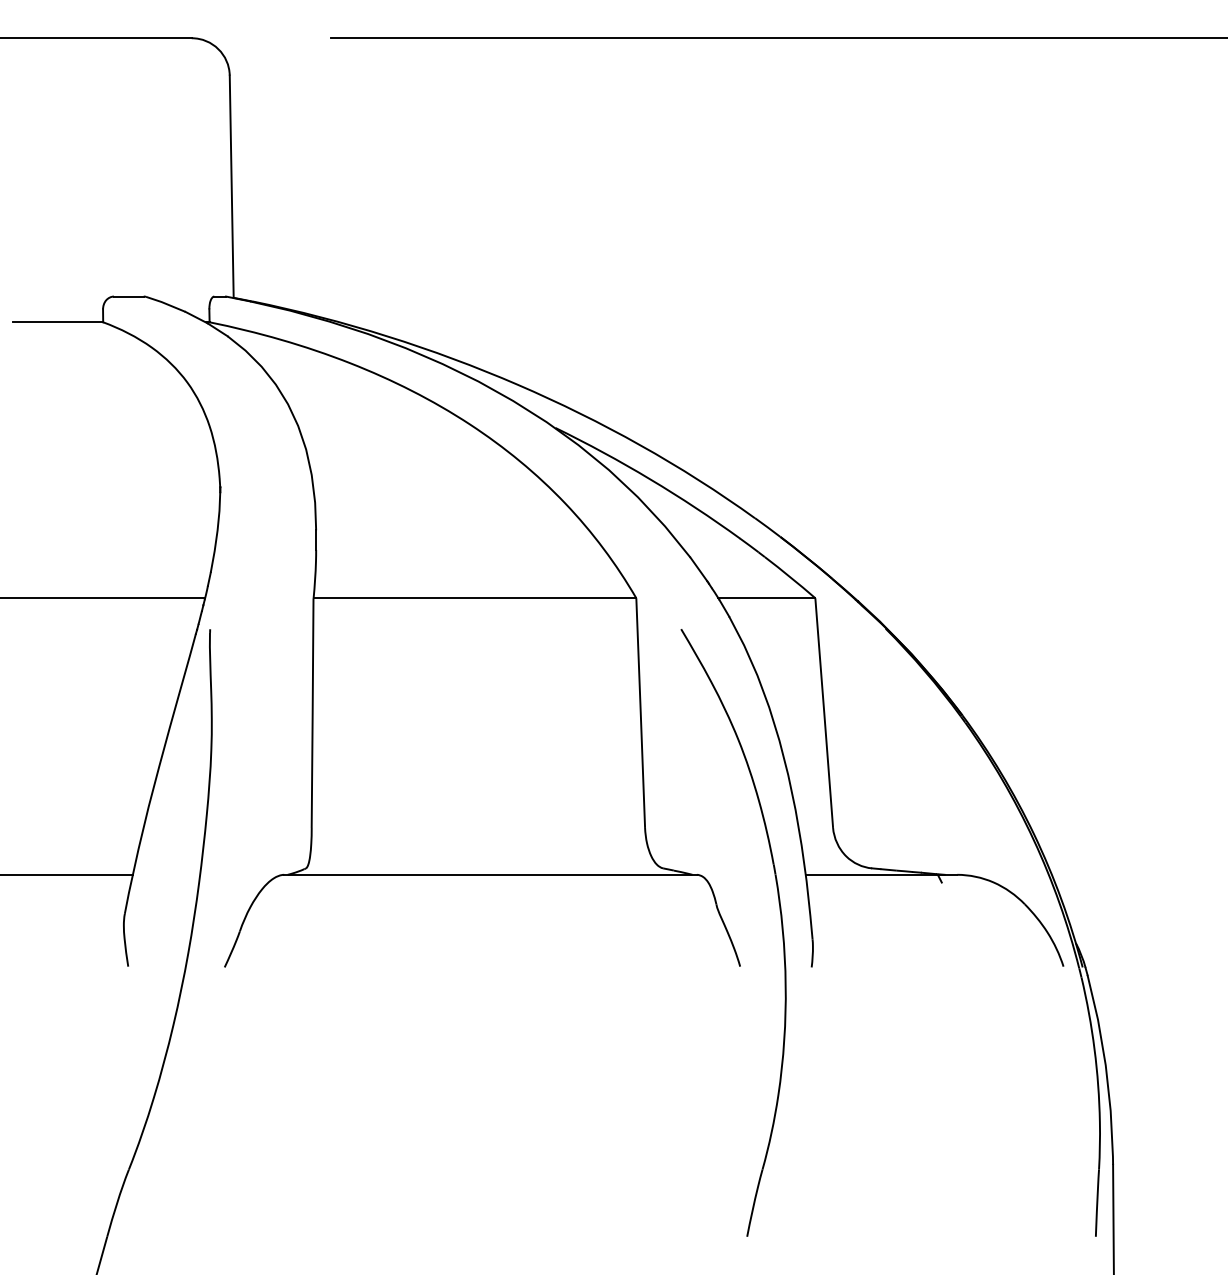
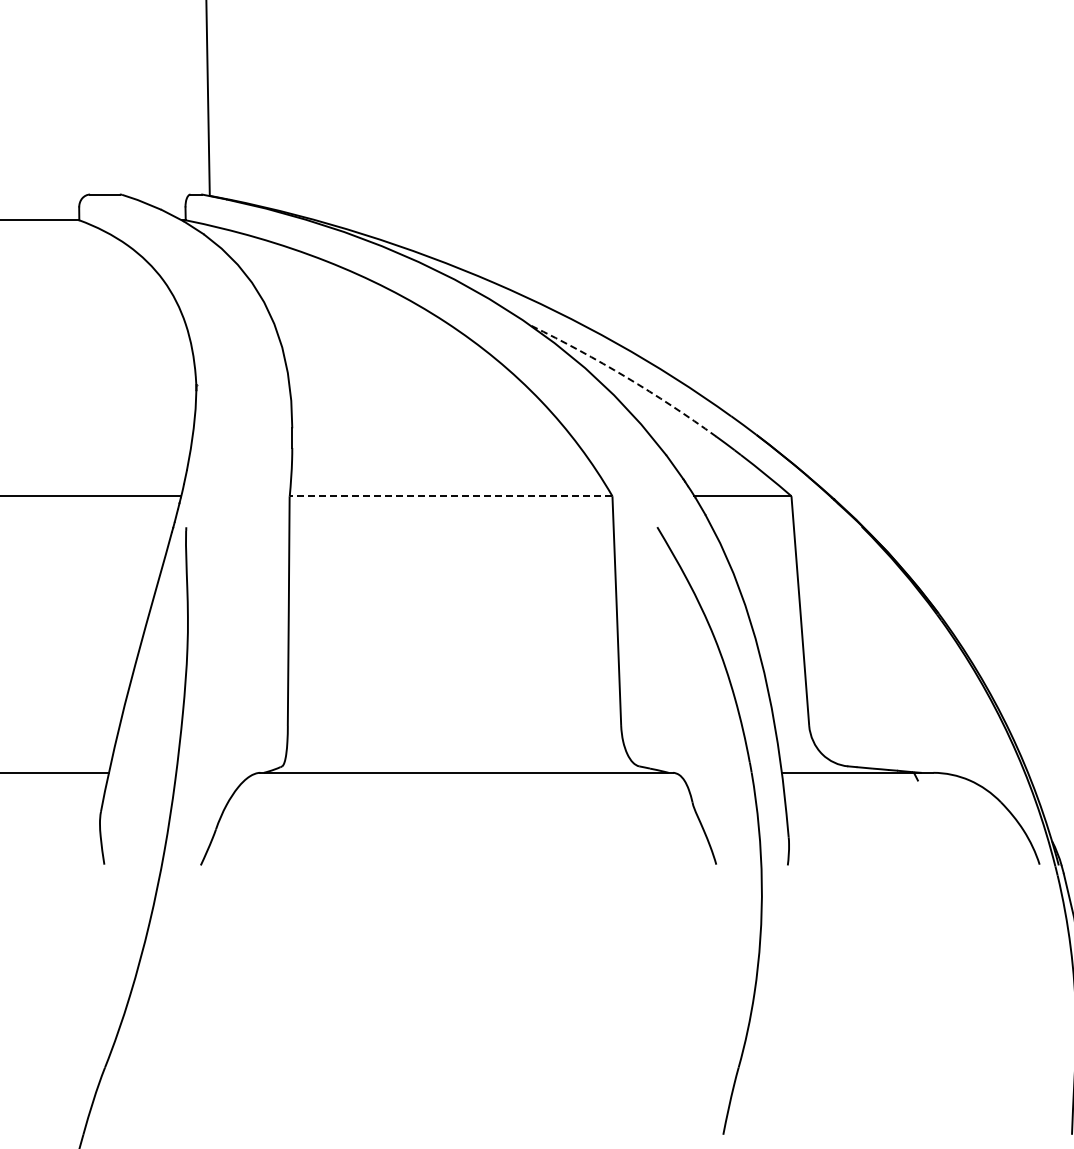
arc: (650, 479) -> (626, 377), solid -> dashed
line: (474, 598) -> (450, 496), solid -> dashed

